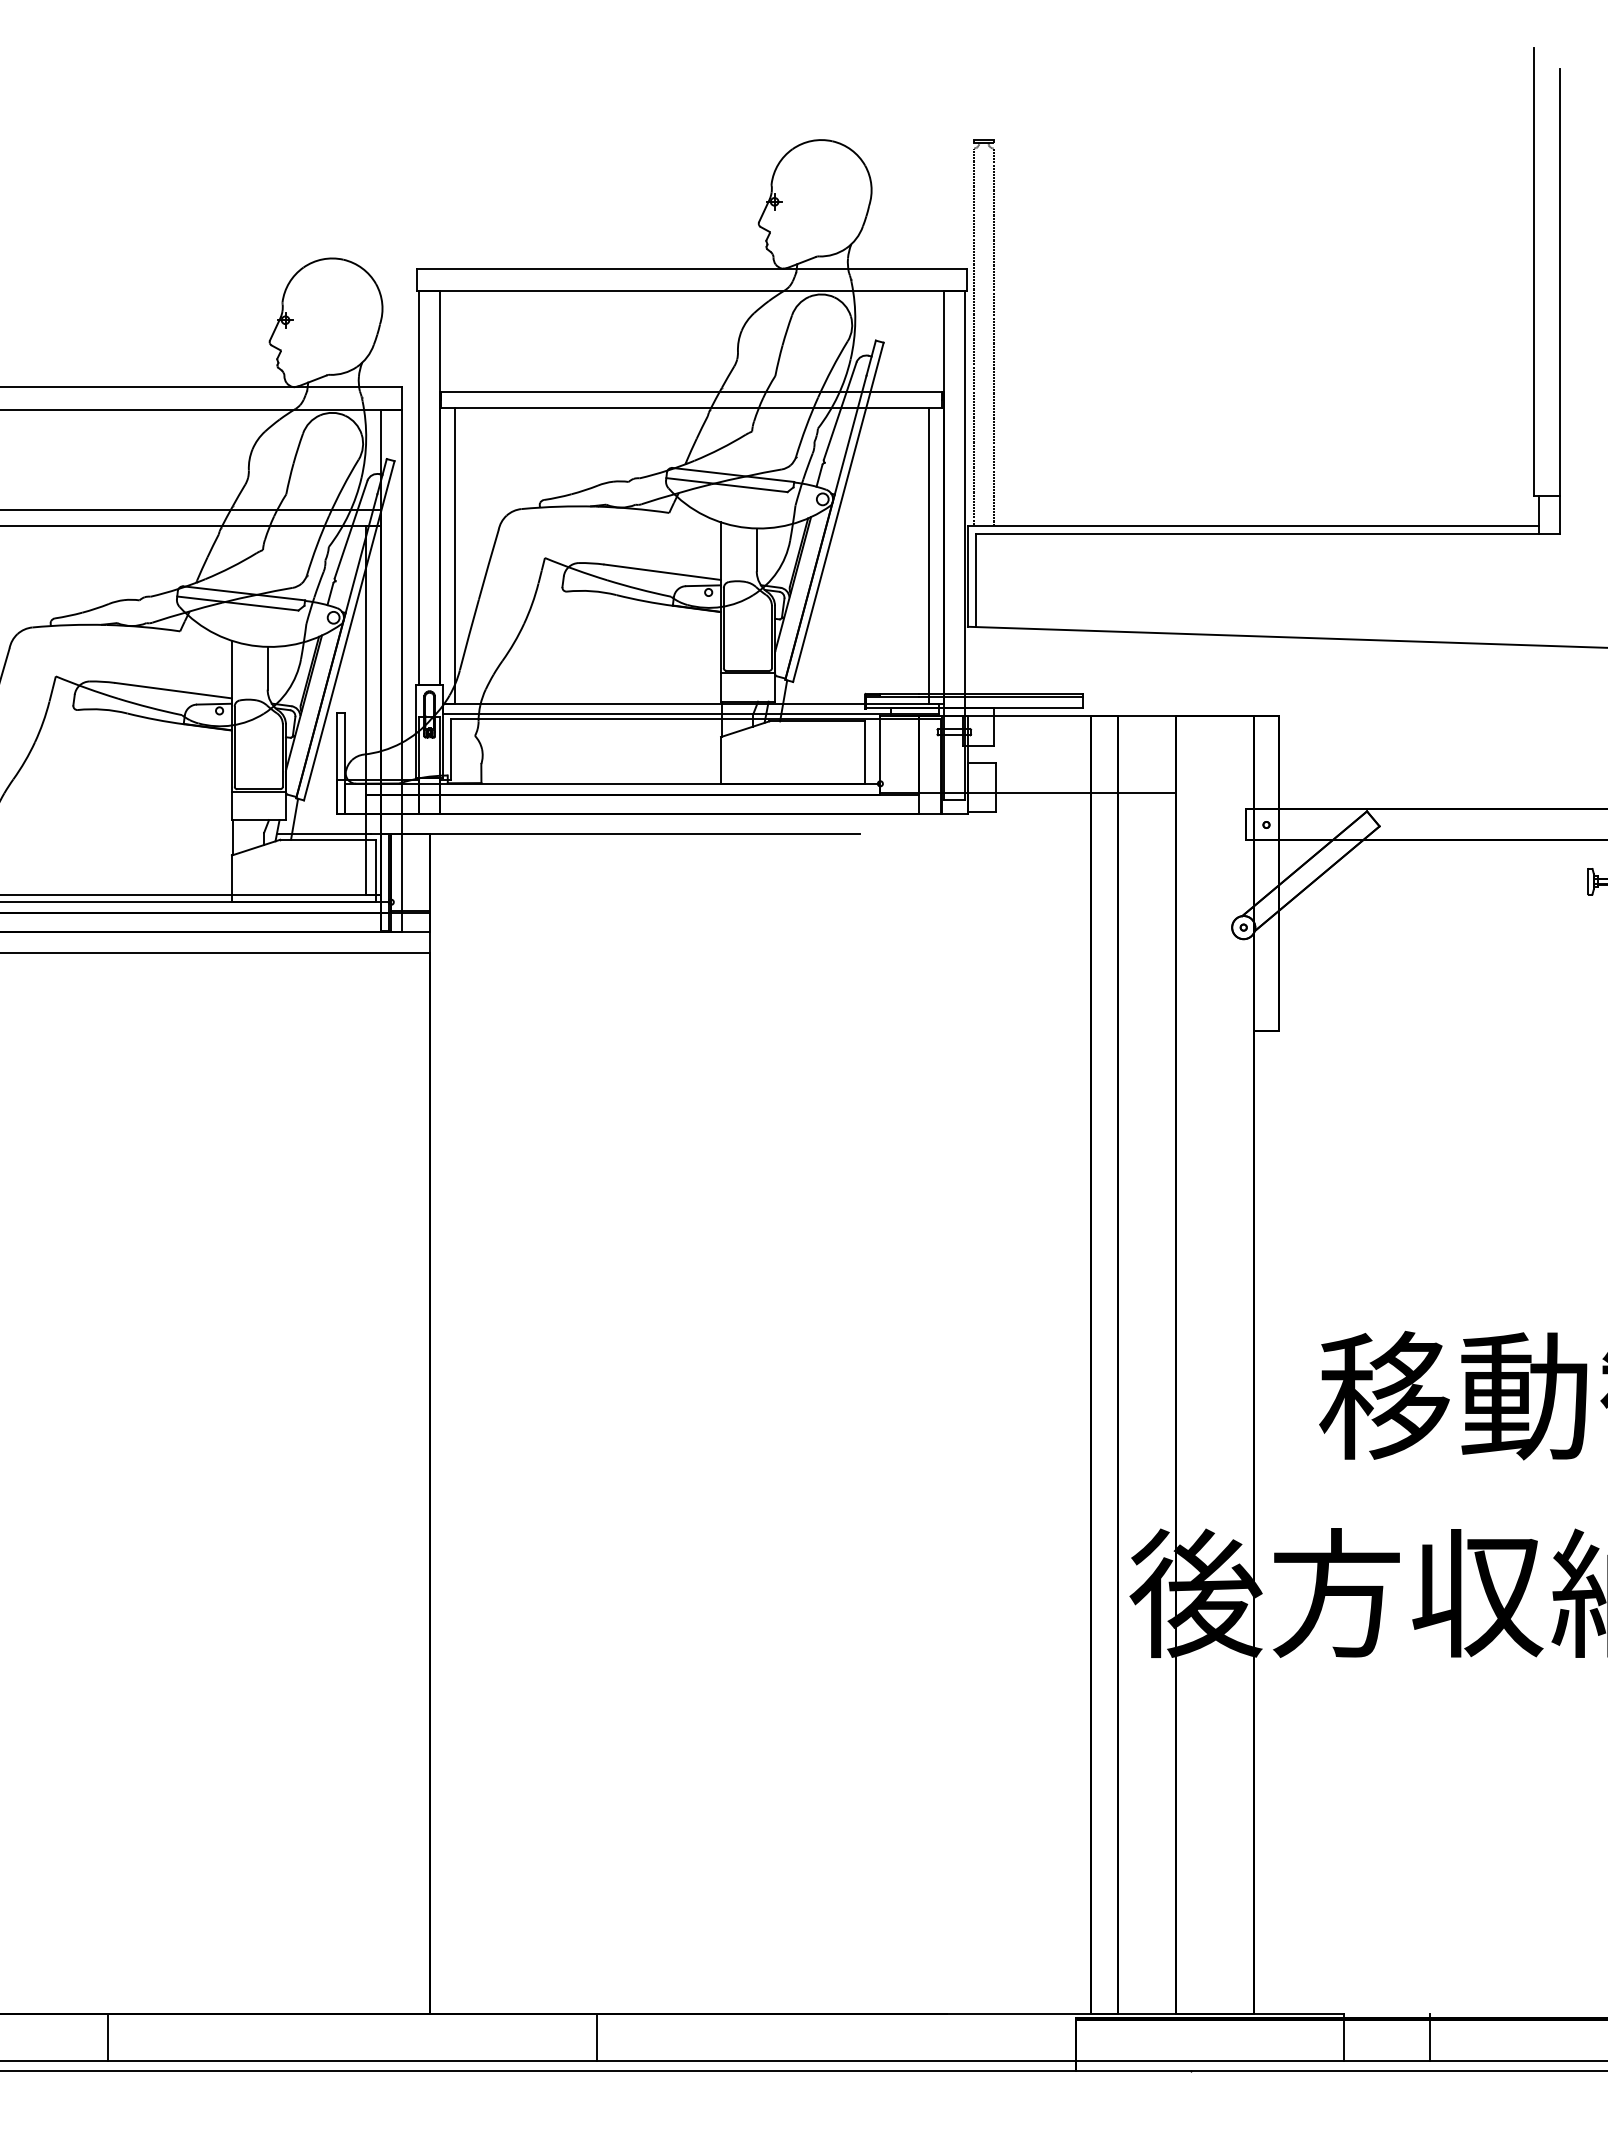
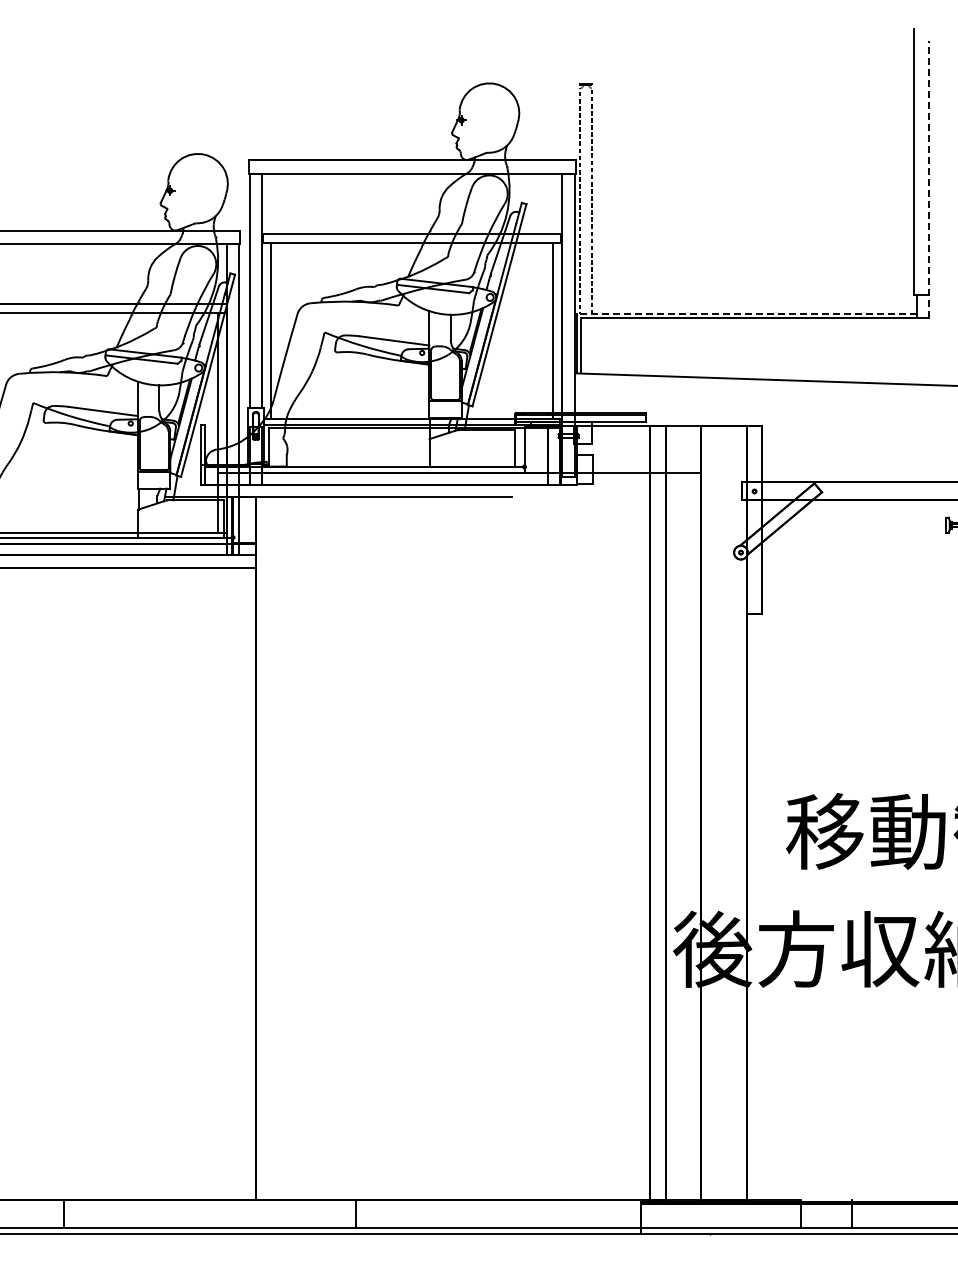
line: (1560, 301) -> (929, 179), solid -> dashed
line: (1252, 526) -> (746, 313), solid -> dashed

